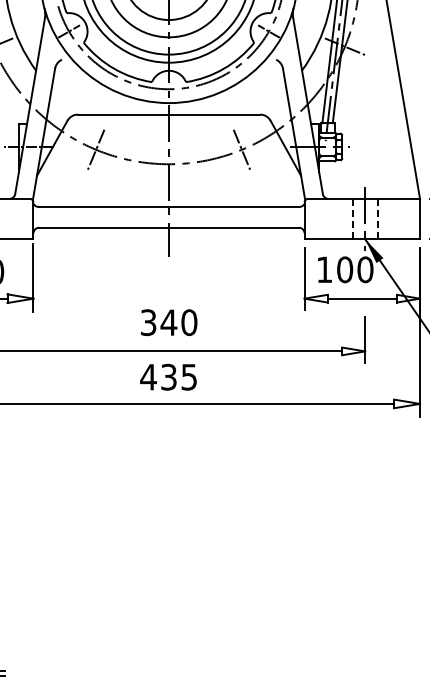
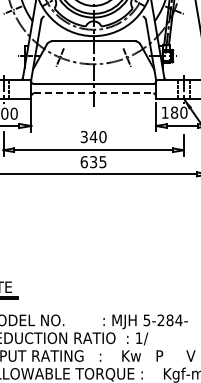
line: (168, 227) -> (93, 93), solid -> dashed
text: (344, 269) -> (174, 112), 100 -> 180
text: (149, 378) -> (84, 162), 435 -> 635

